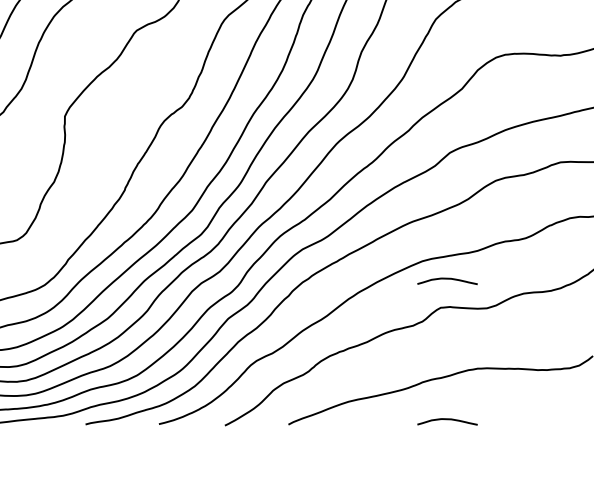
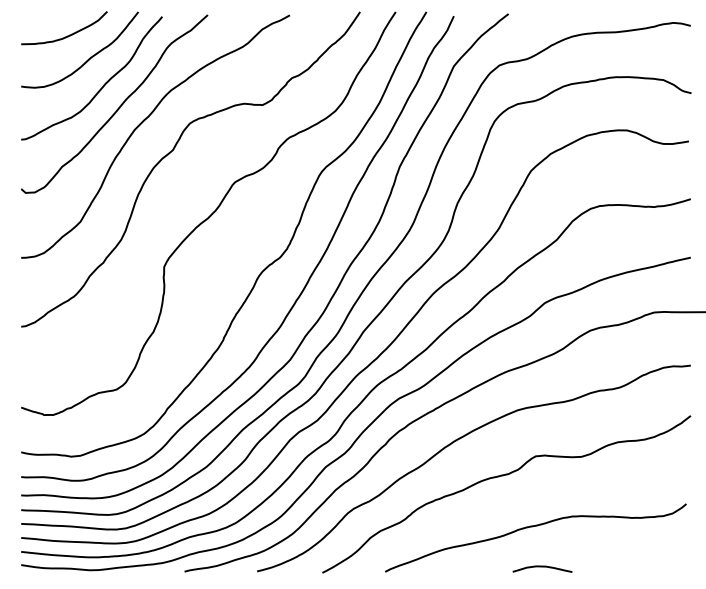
curve: (447, 279) -> (542, 428), removed

